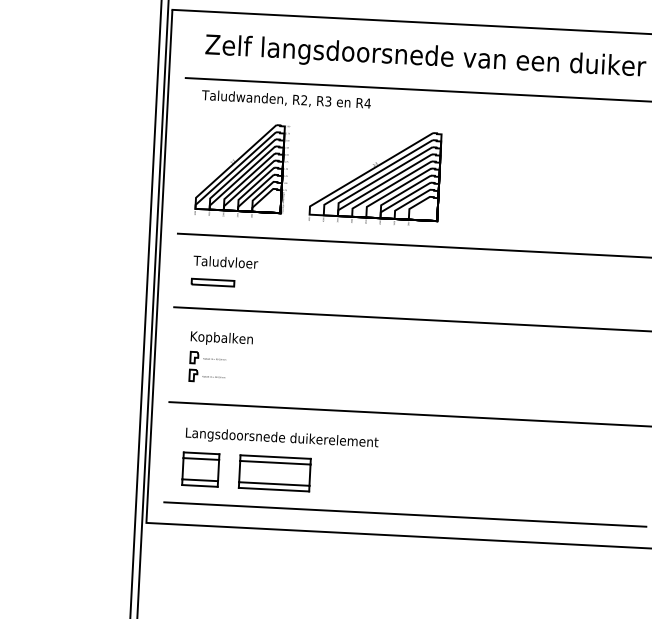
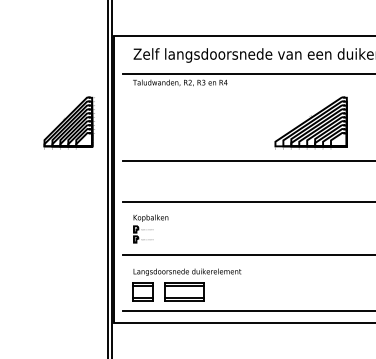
part: (240, 168) -> (68, 122), moved
part: (374, 175) -> (310, 122), moved
part: (224, 271) -> (150, 180), removed

